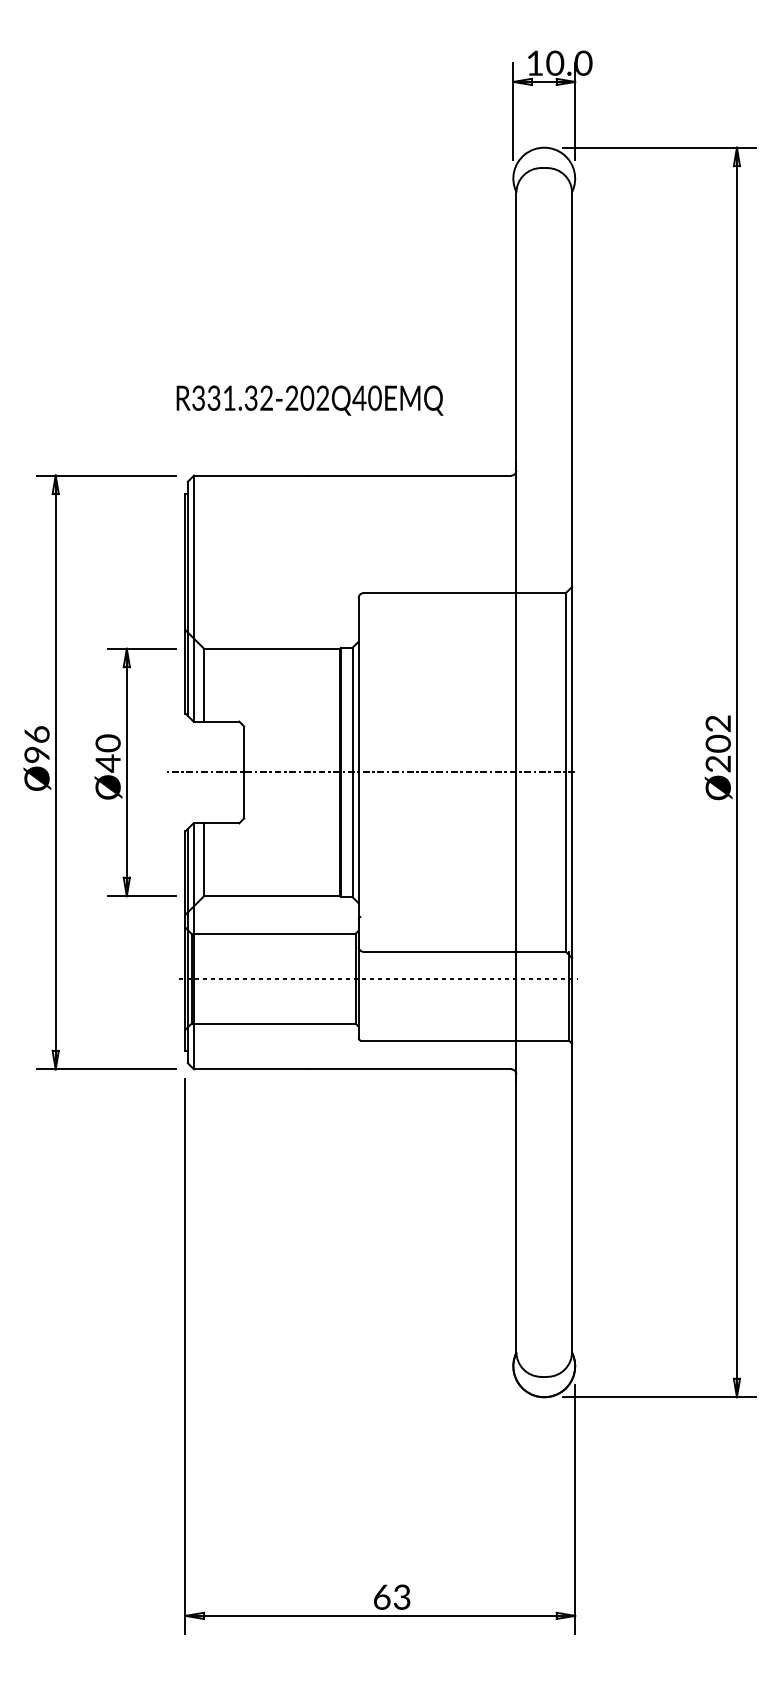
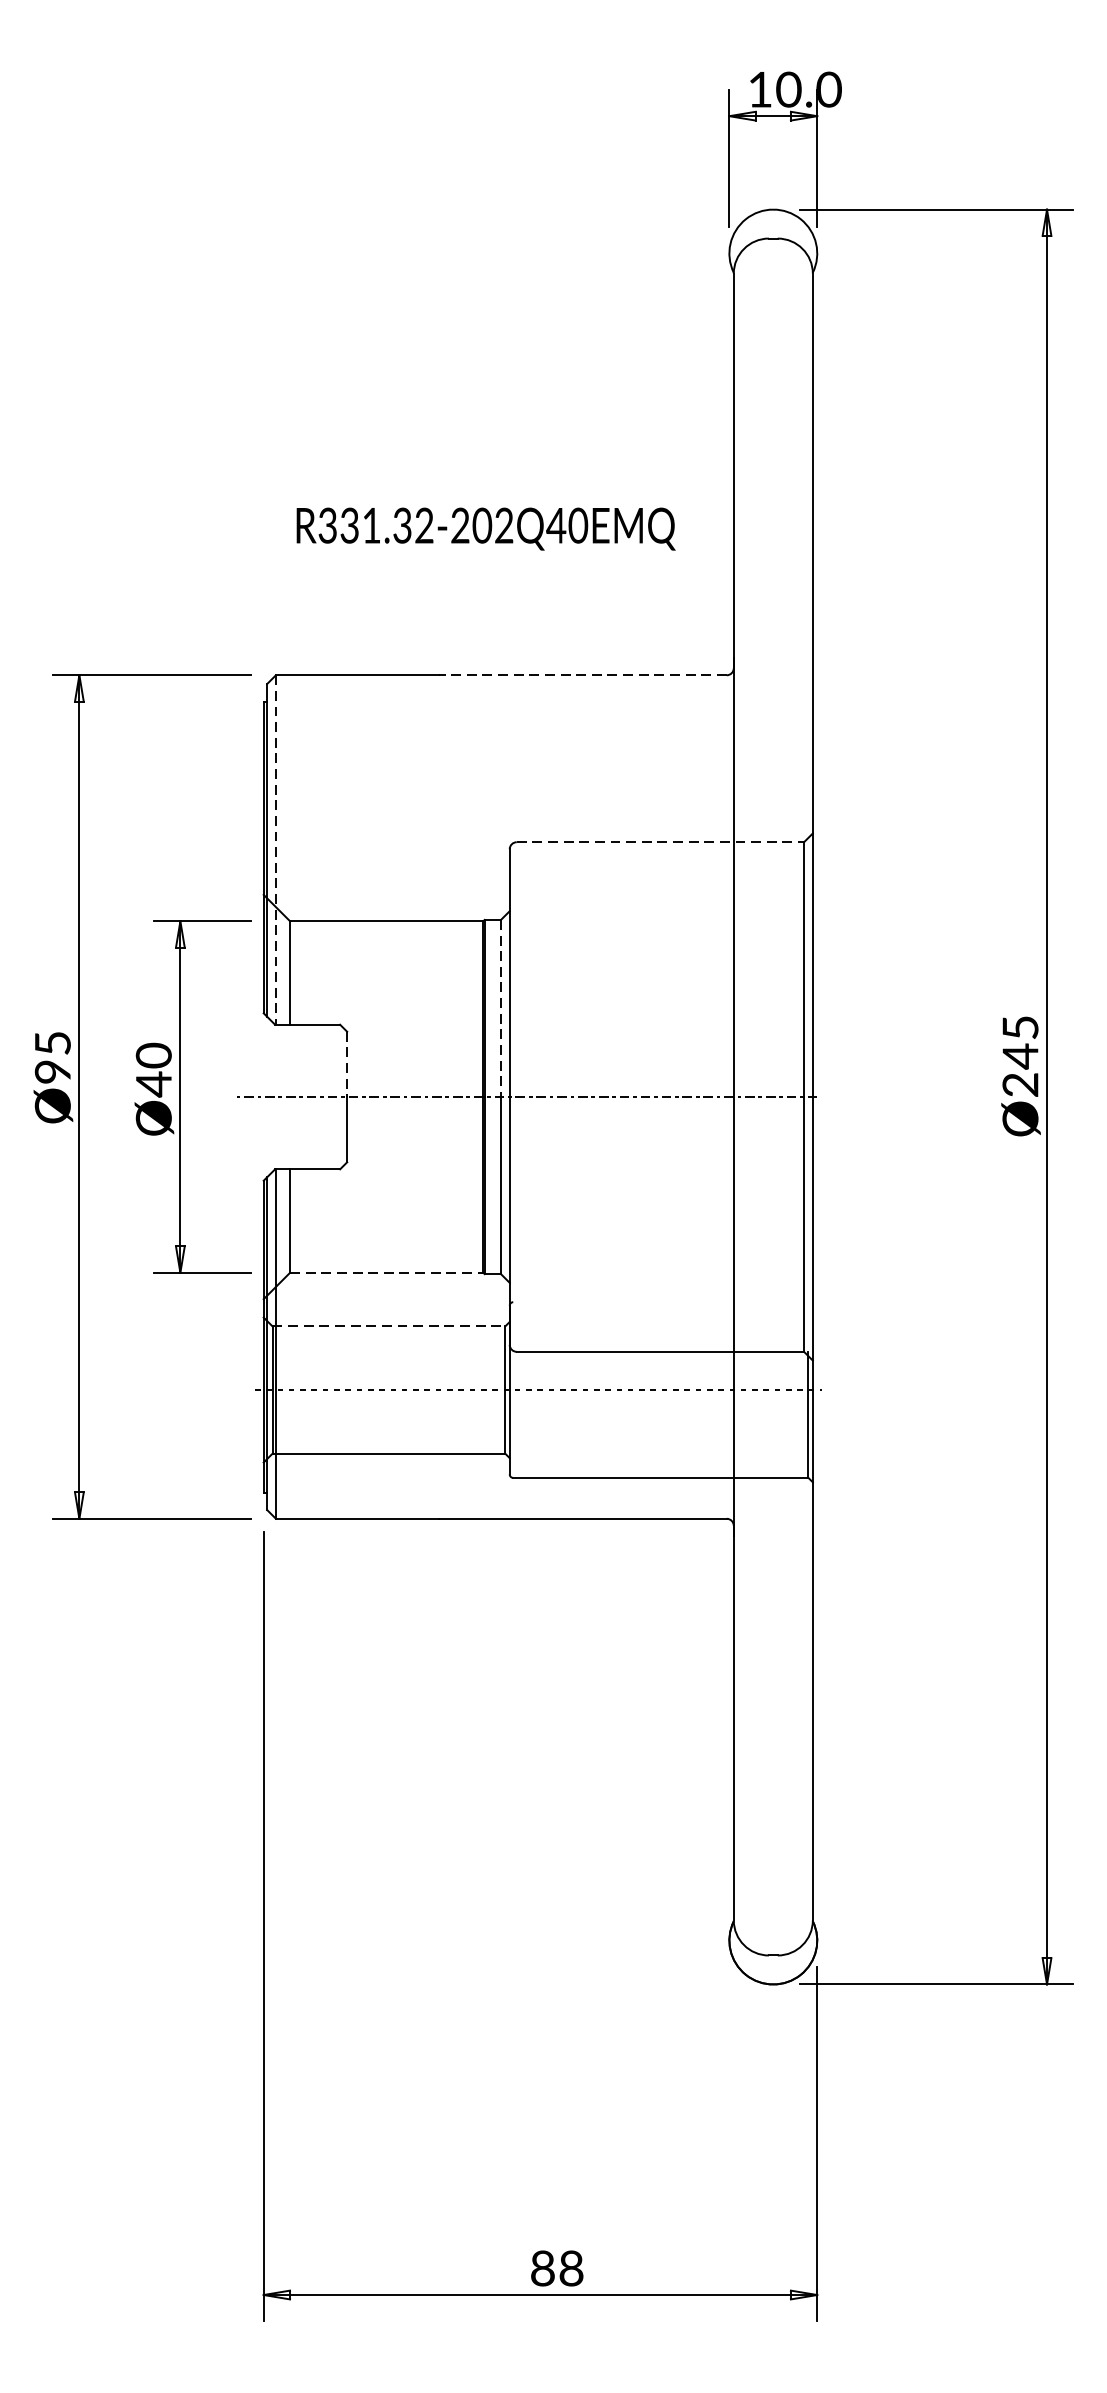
text: (309, 400) -> (485, 528), moved
line: (409, 475) -> (581, 675), solid -> dashed
line: (465, 593) -> (661, 842), solid -> dashed
line: (194, 599) -> (276, 851), solid -> dashed
line: (352, 710) -> (500, 1009), solid -> dashed
text: (36, 734) -> (52, 1043), Ø96 -> Ø95
text: (717, 734) -> (1019, 1043), Ø202 -> Ø245
line: (244, 749) -> (347, 1064), solid -> dashed
line: (272, 896) -> (387, 1273), solid -> dashed
line: (273, 933) -> (388, 1325), solid -> dashed
text: (391, 1596) -> (556, 2267), 63 -> 88

